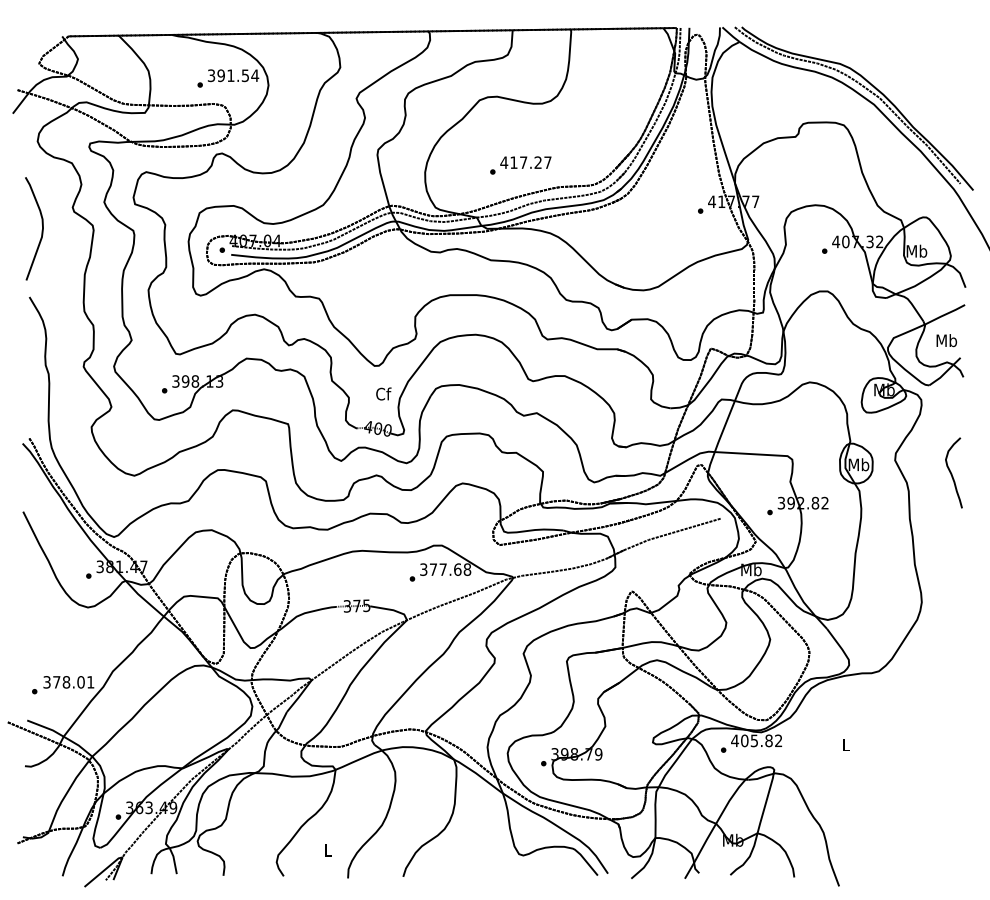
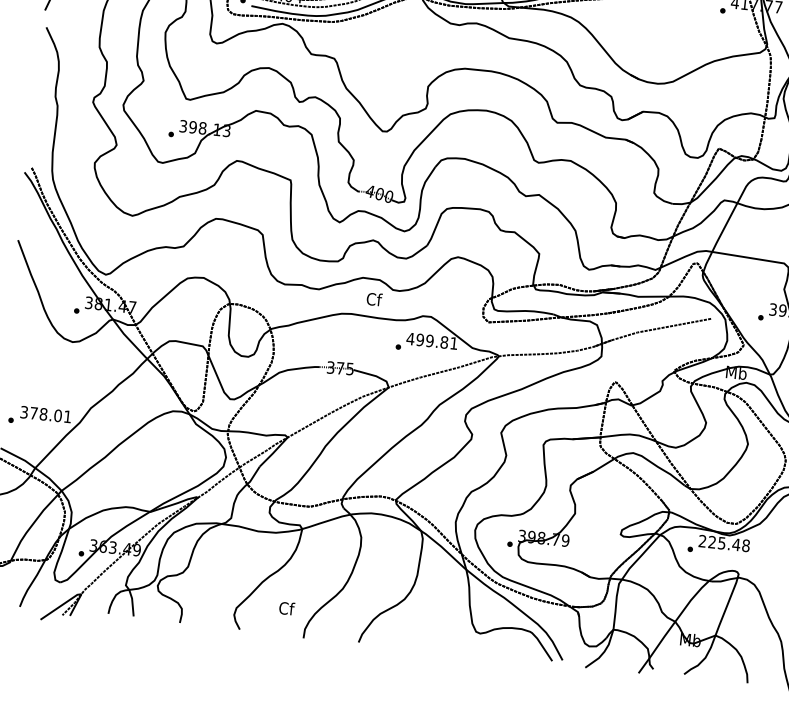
text: (383, 393) -> (374, 298), moved
text: (445, 569) -> (432, 341), 377.68 -> 499.81
text: (756, 740) -> (723, 543), 405.82 -> 225.48
text: (328, 850) -> (286, 608), L -> Cf

